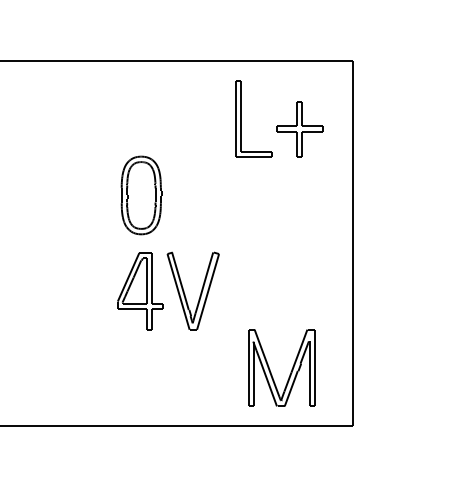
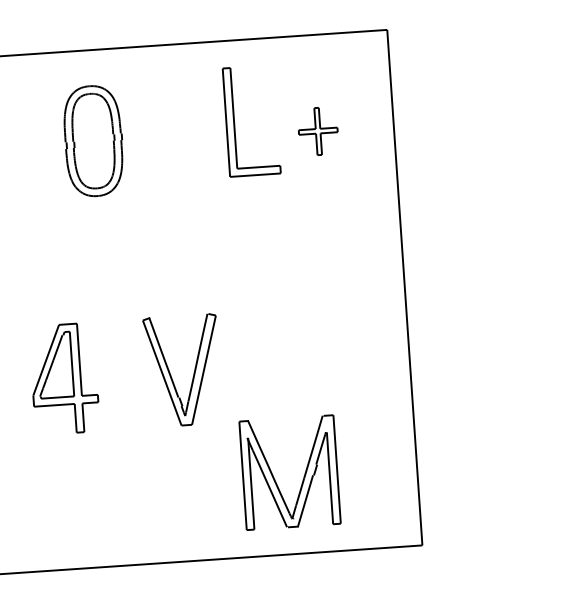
part: (299, 129) -> (317, 131), size x0.6
part: (141, 195) -> (93, 141), moved
part: (140, 291) -> (64, 379), moved
part: (290, 371) -> (302, 476), moved

